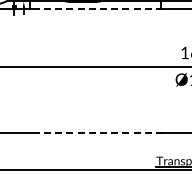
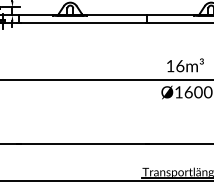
line: (96, 8) -> (83, 22), dashed -> solid
line: (96, 132) -> (83, 144), dashed -> solid

